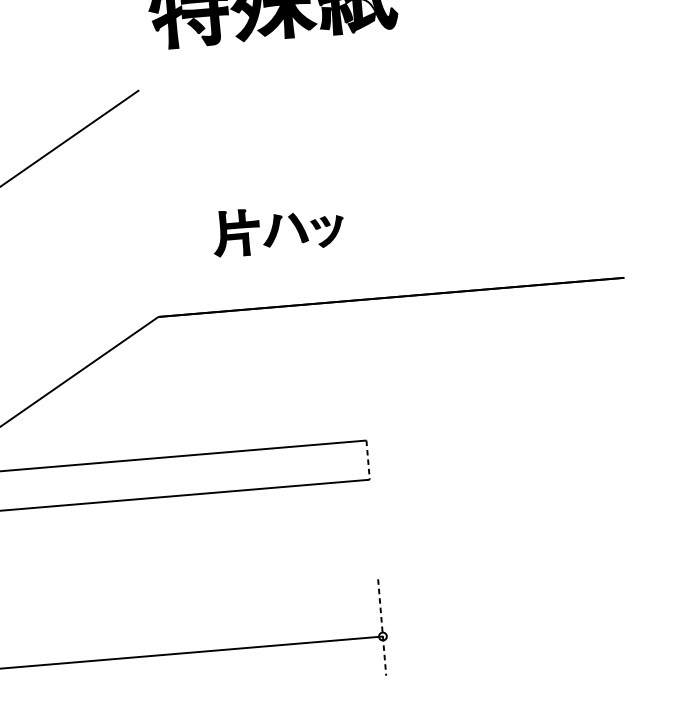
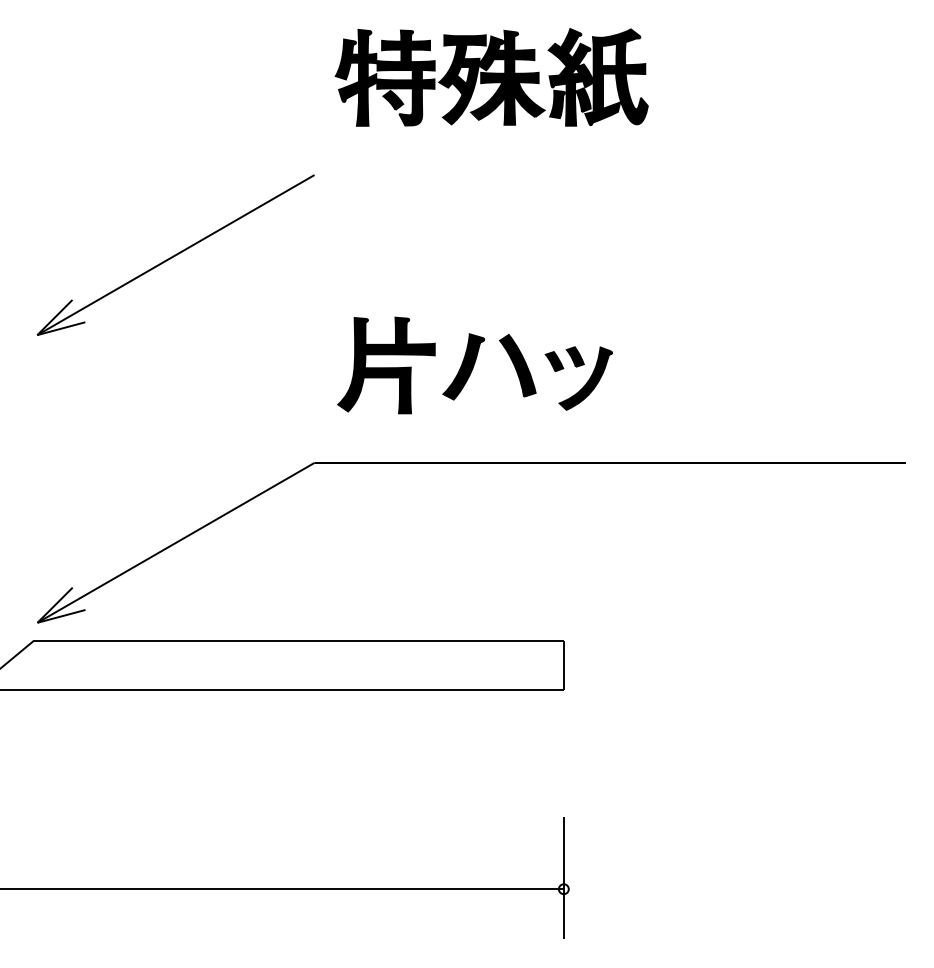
part: (277, 229) -> (474, 365), size x1.67
line: (367, 460) -> (563, 665), dashed -> solid
line: (381, 628) -> (563, 878), dashed -> solid

